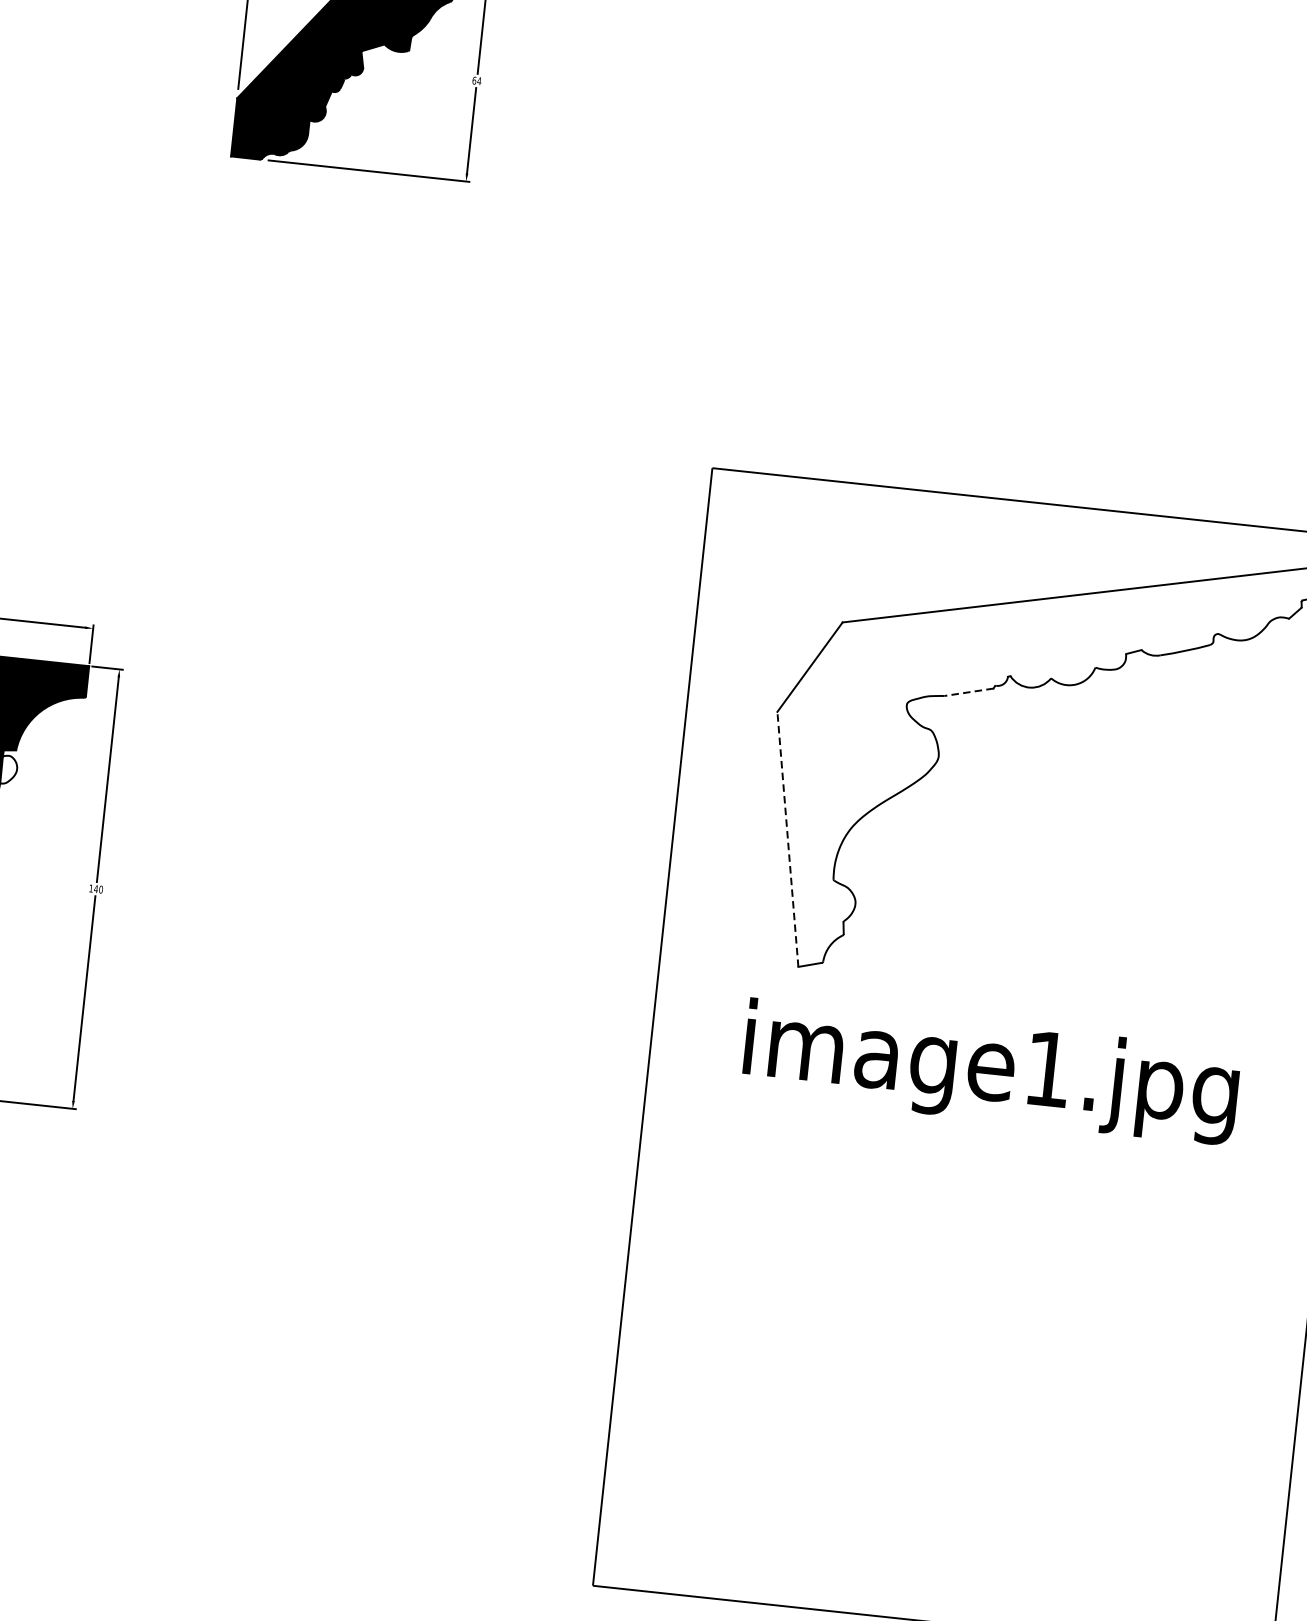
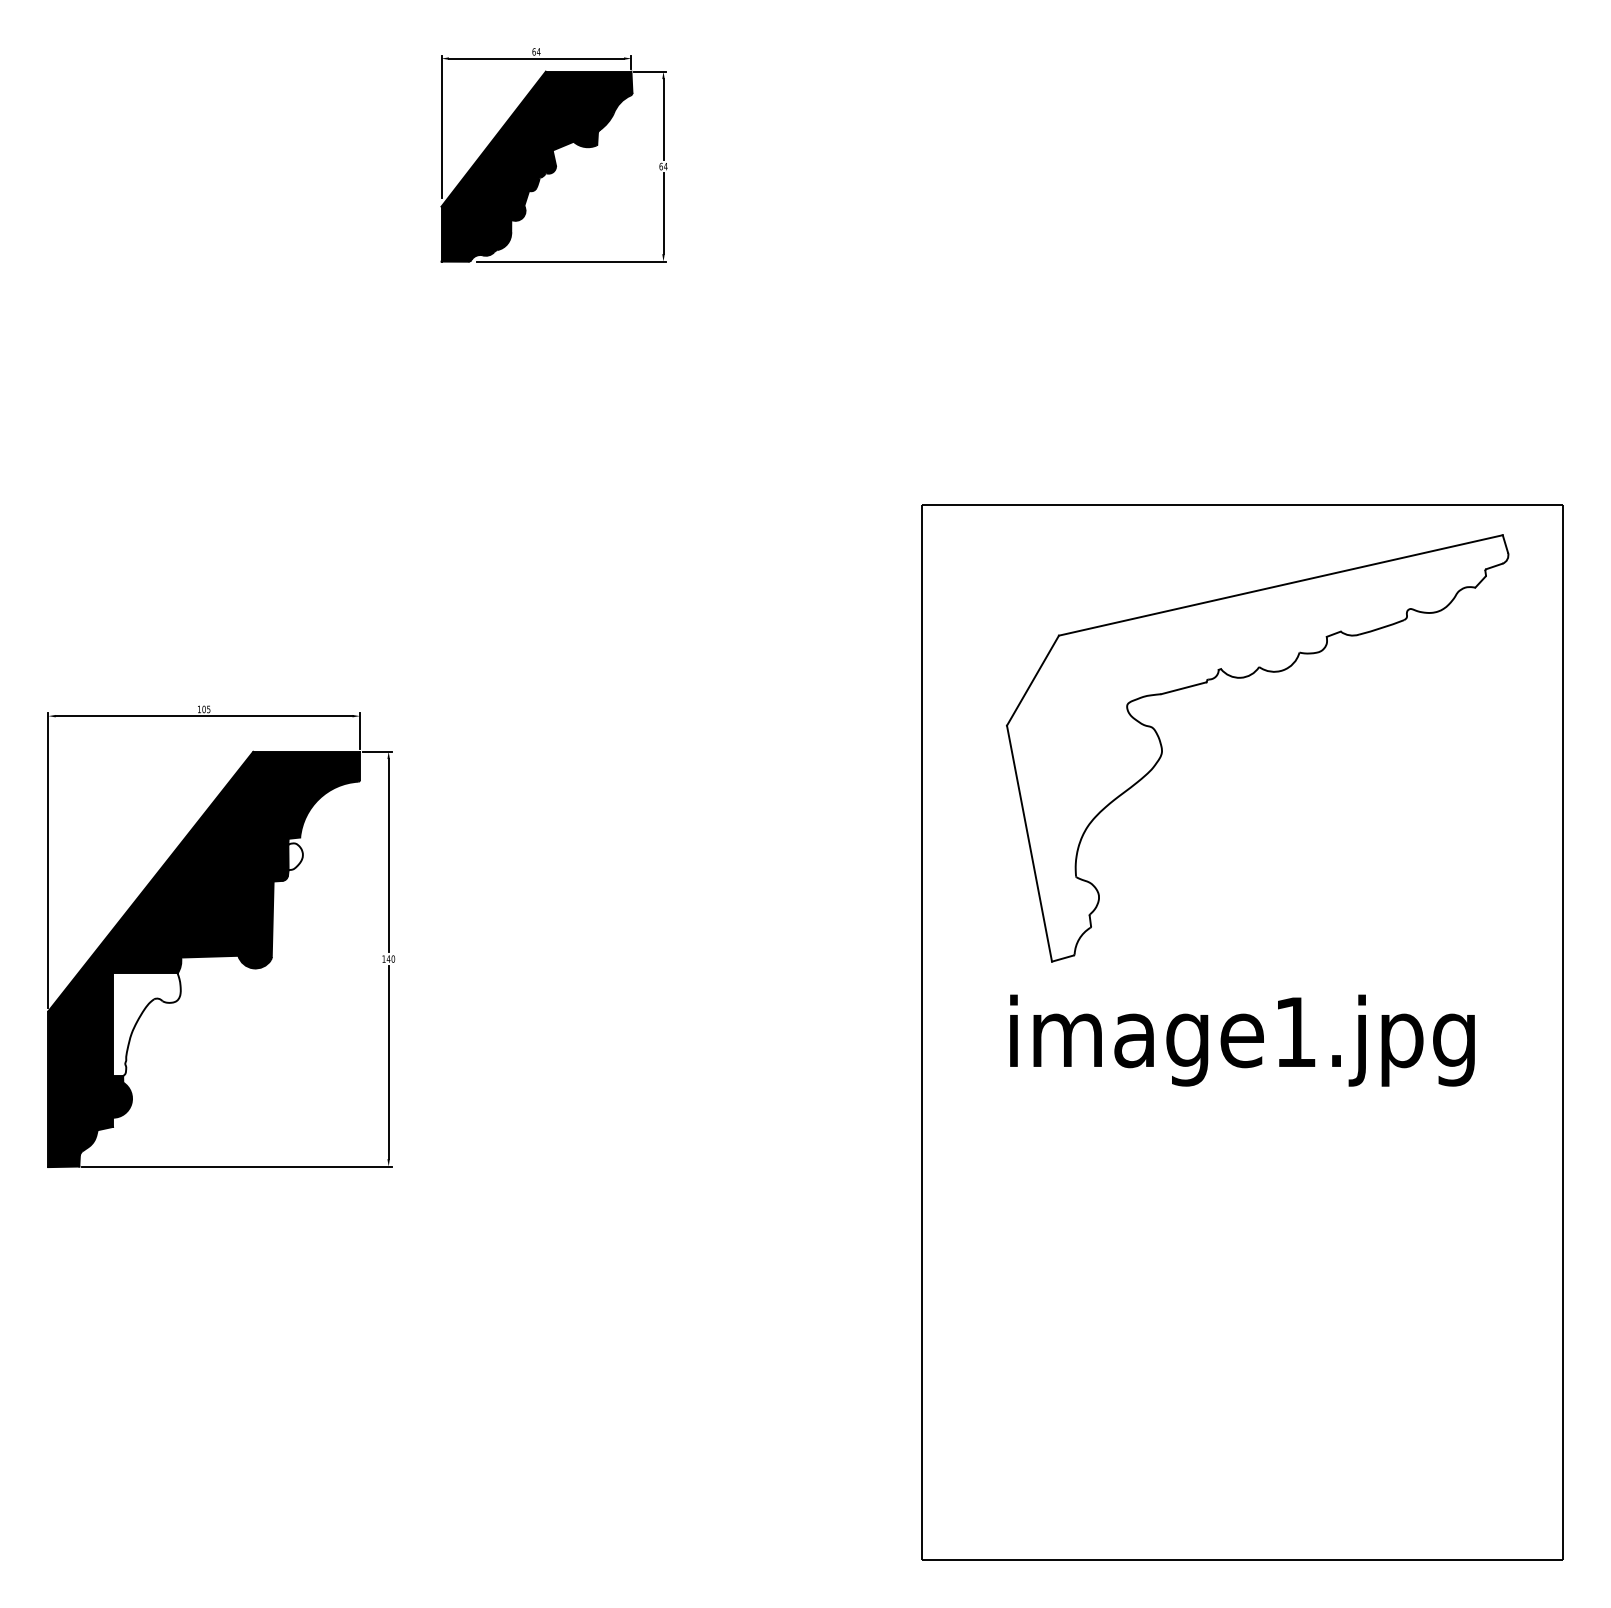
line: (968, 692) -> (1183, 688), dashed -> solid
line: (787, 839) -> (1029, 843), dashed -> solid

